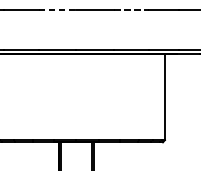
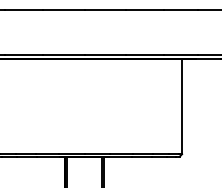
line: (57, 9) -> (63, 10), dashed -> solid
line: (131, 9) -> (145, 10), dashed -> solid

